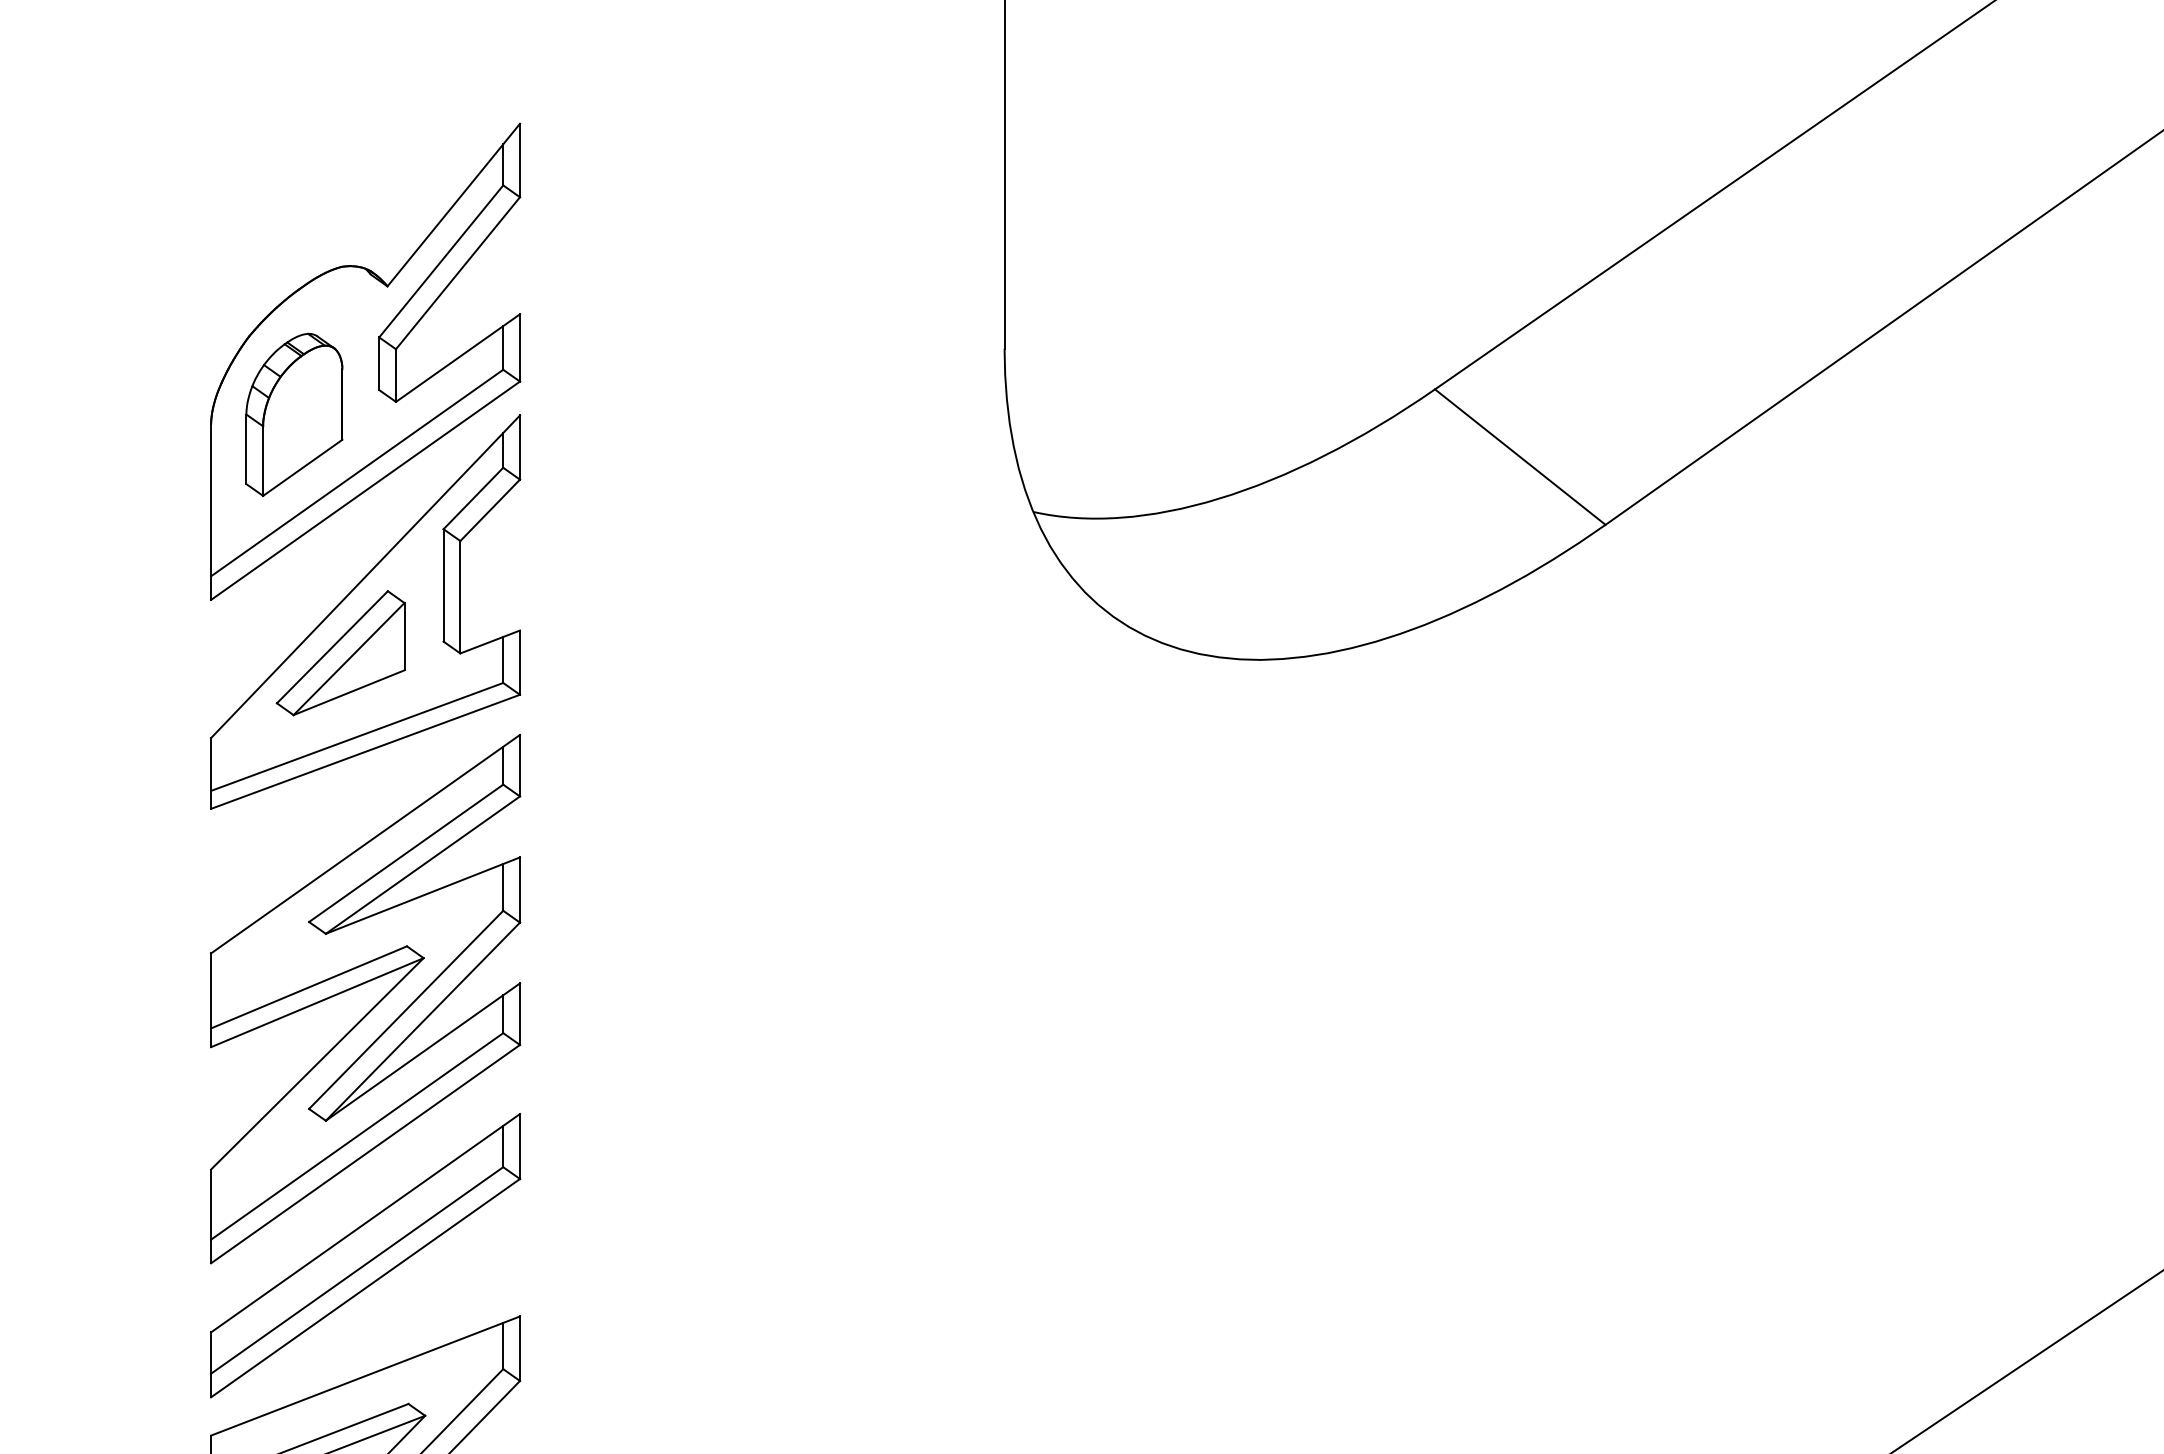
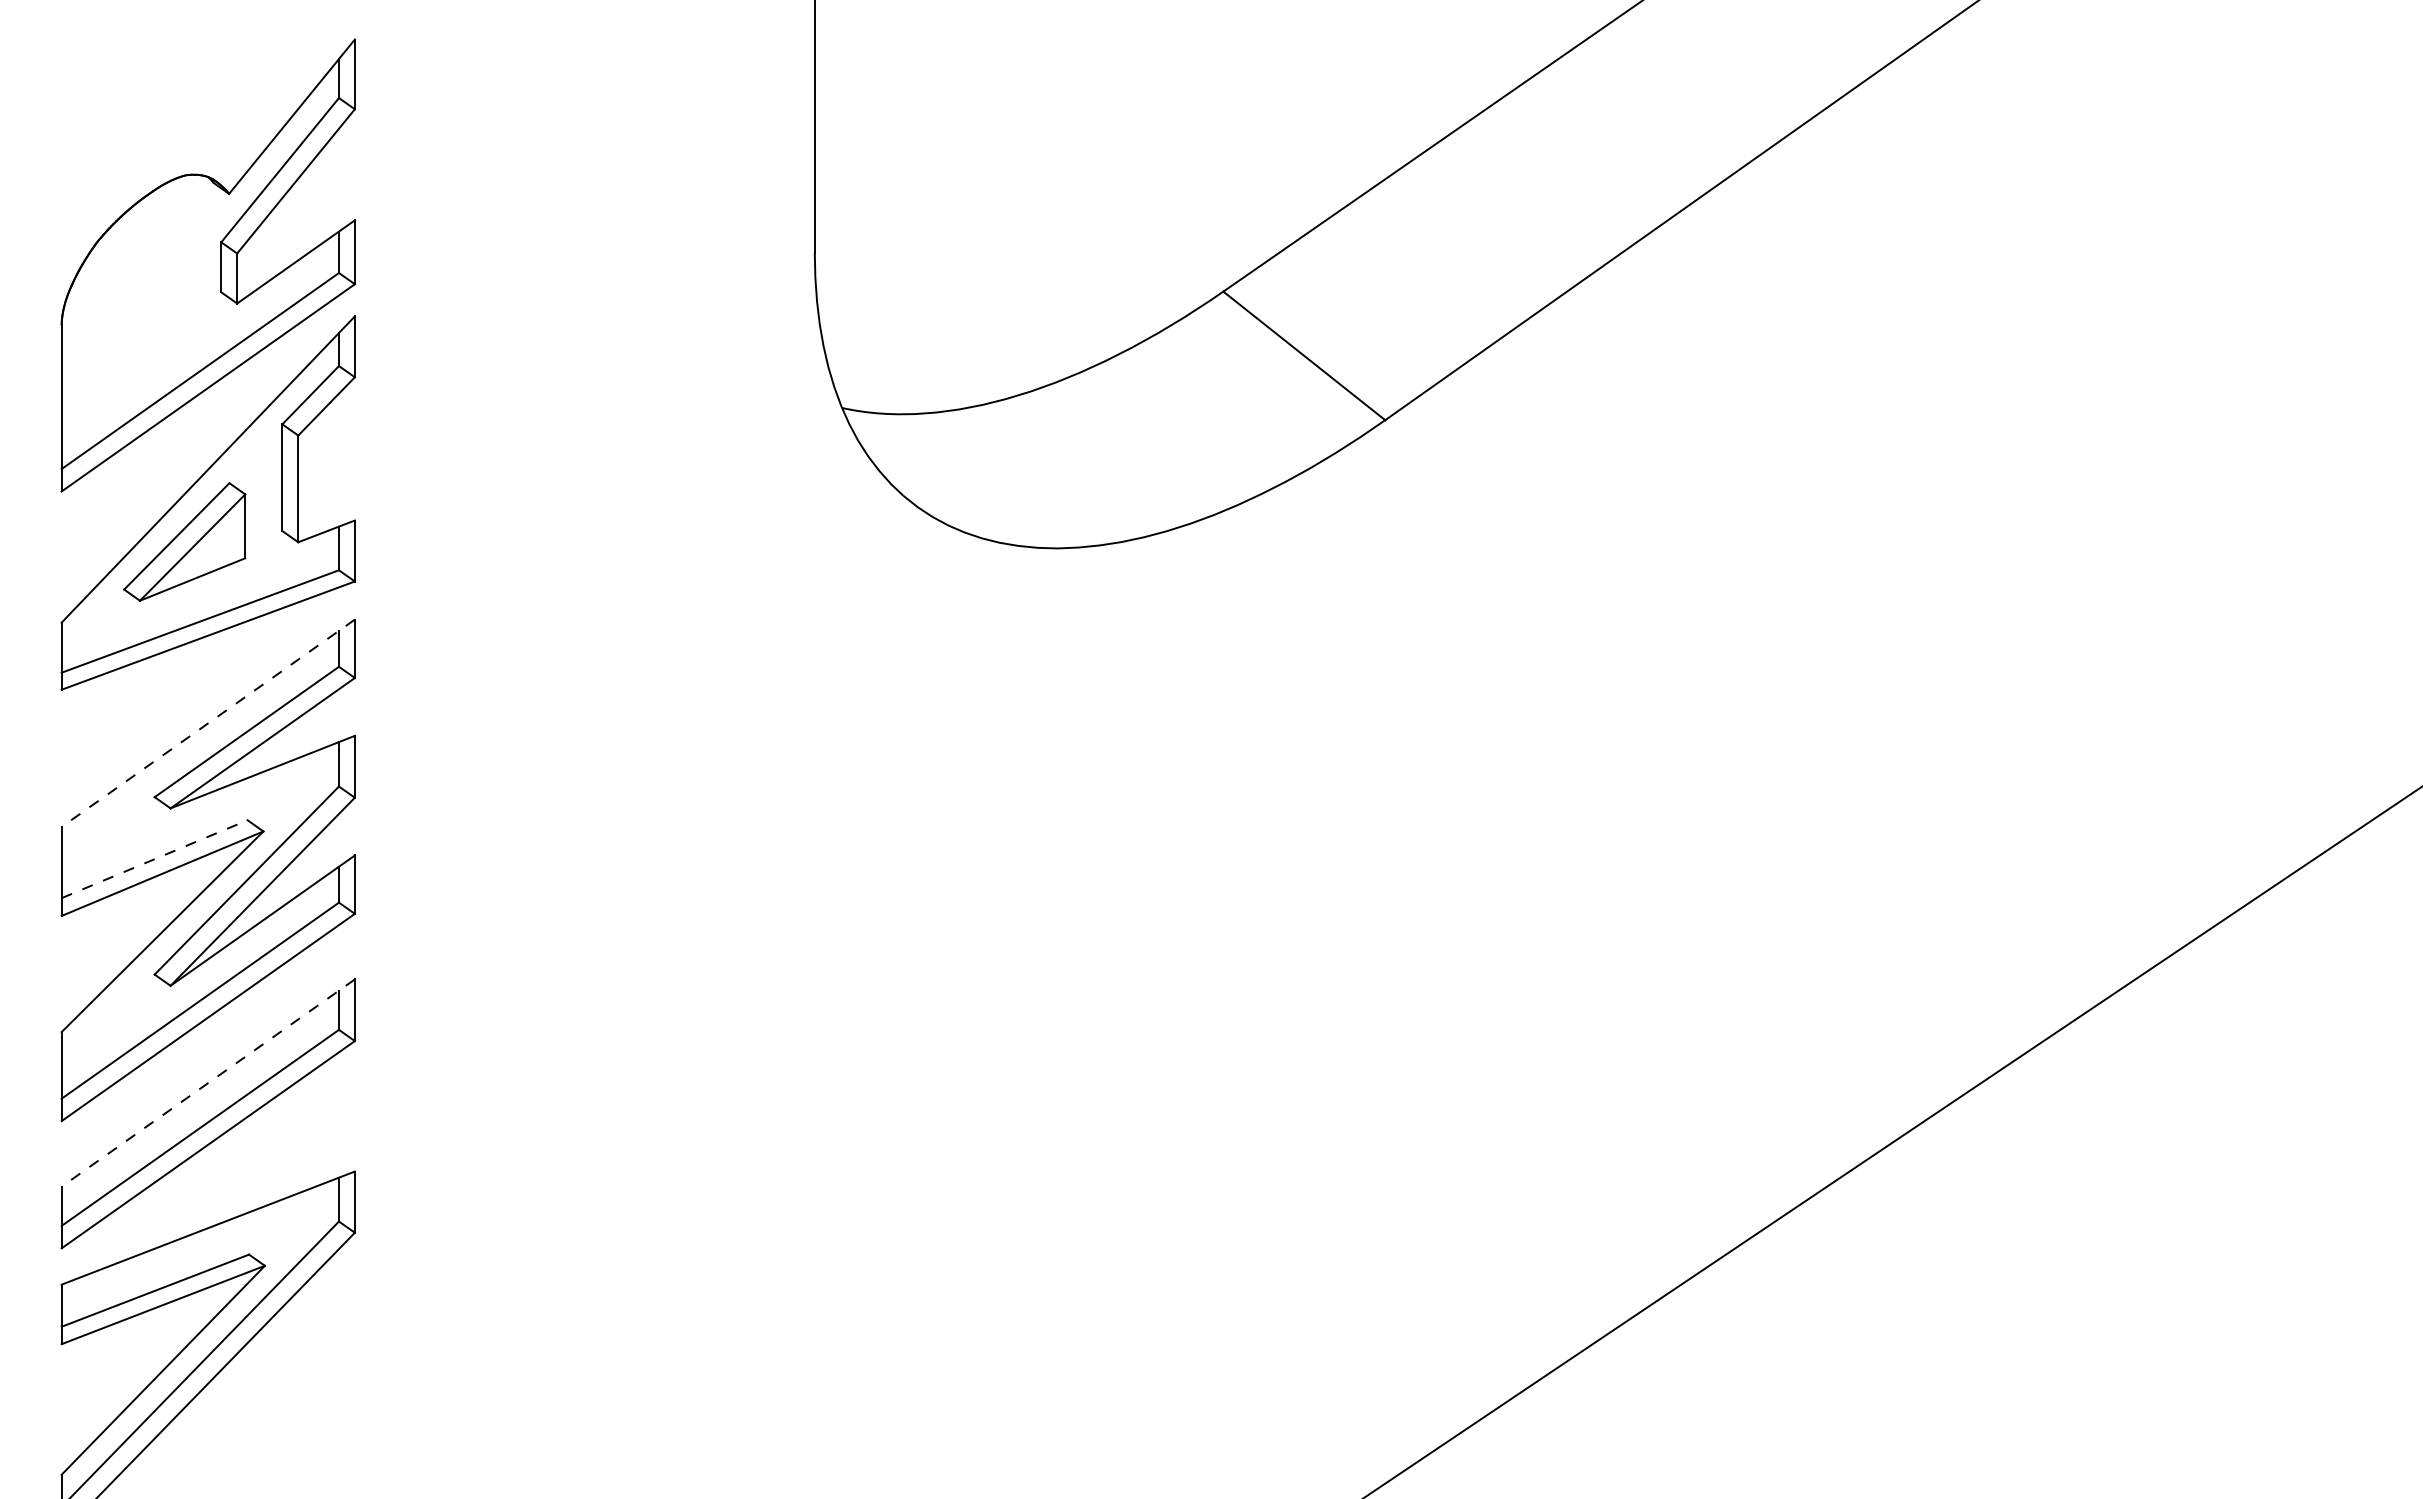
part: (294, 414) -> (140, 315), removed
line: (365, 844) -> (208, 723), solid -> dashed
line: (308, 987) -> (154, 859), solid -> dashed
line: (365, 1223) -> (208, 1083), solid -> dashed

